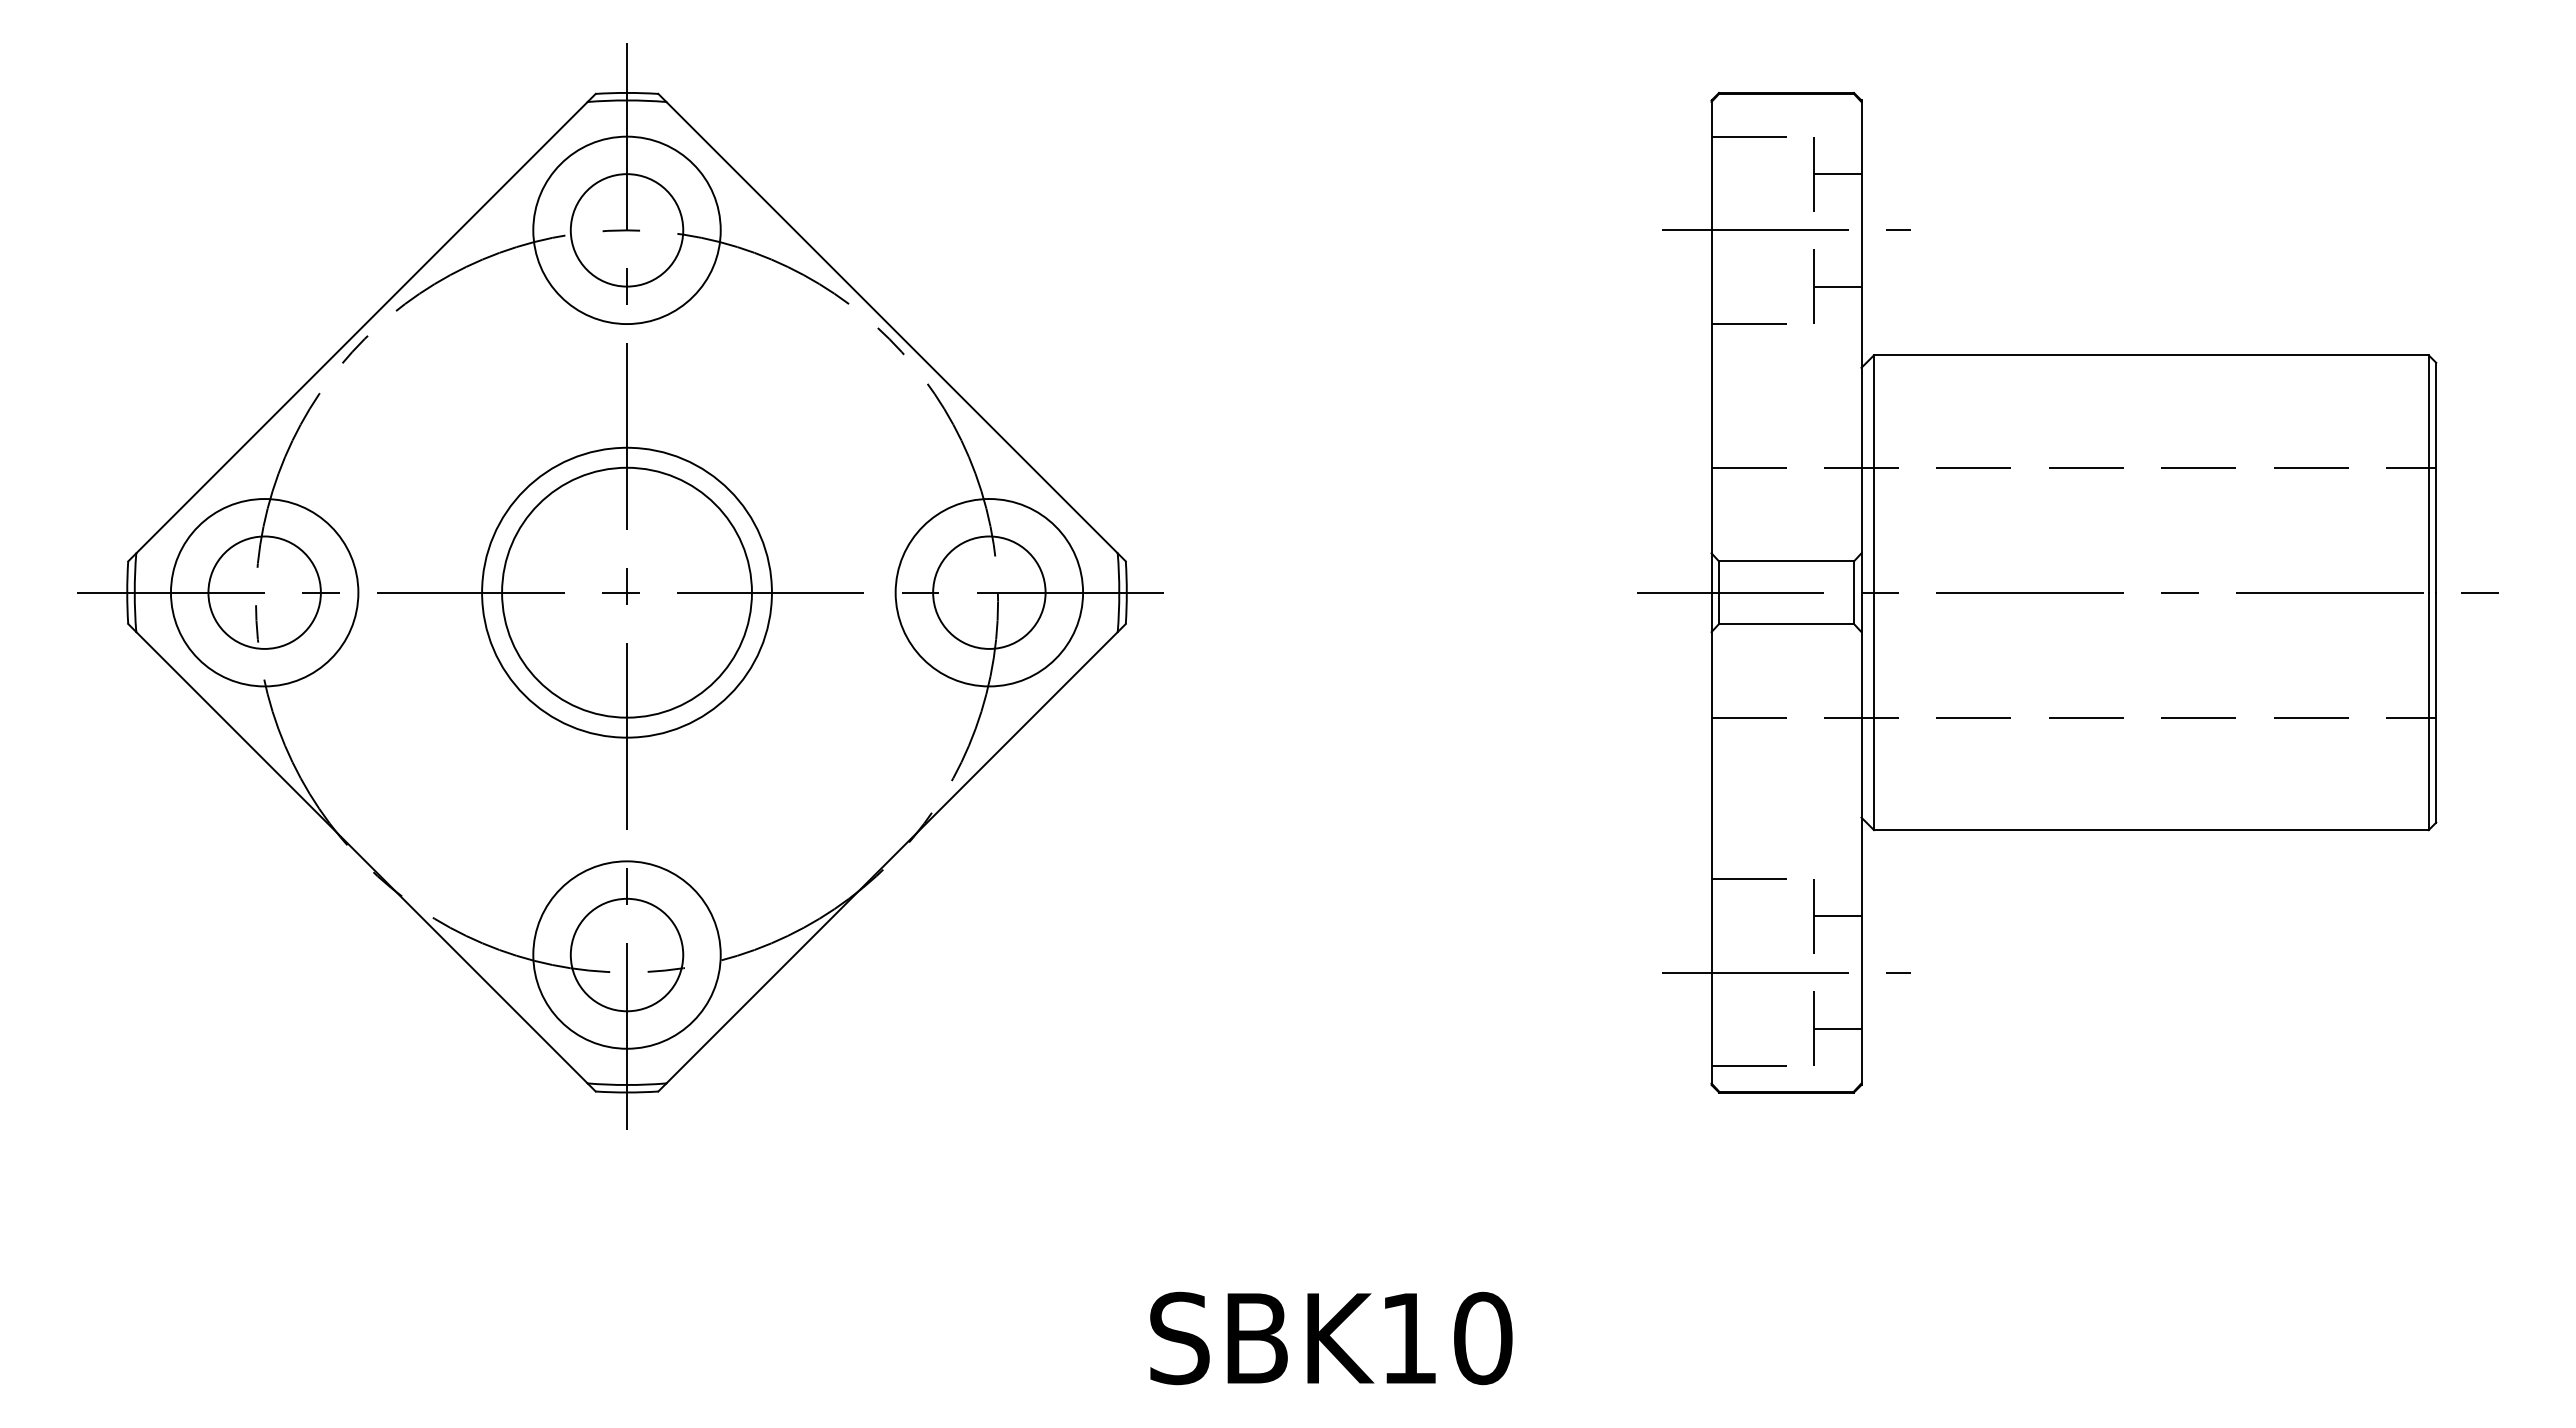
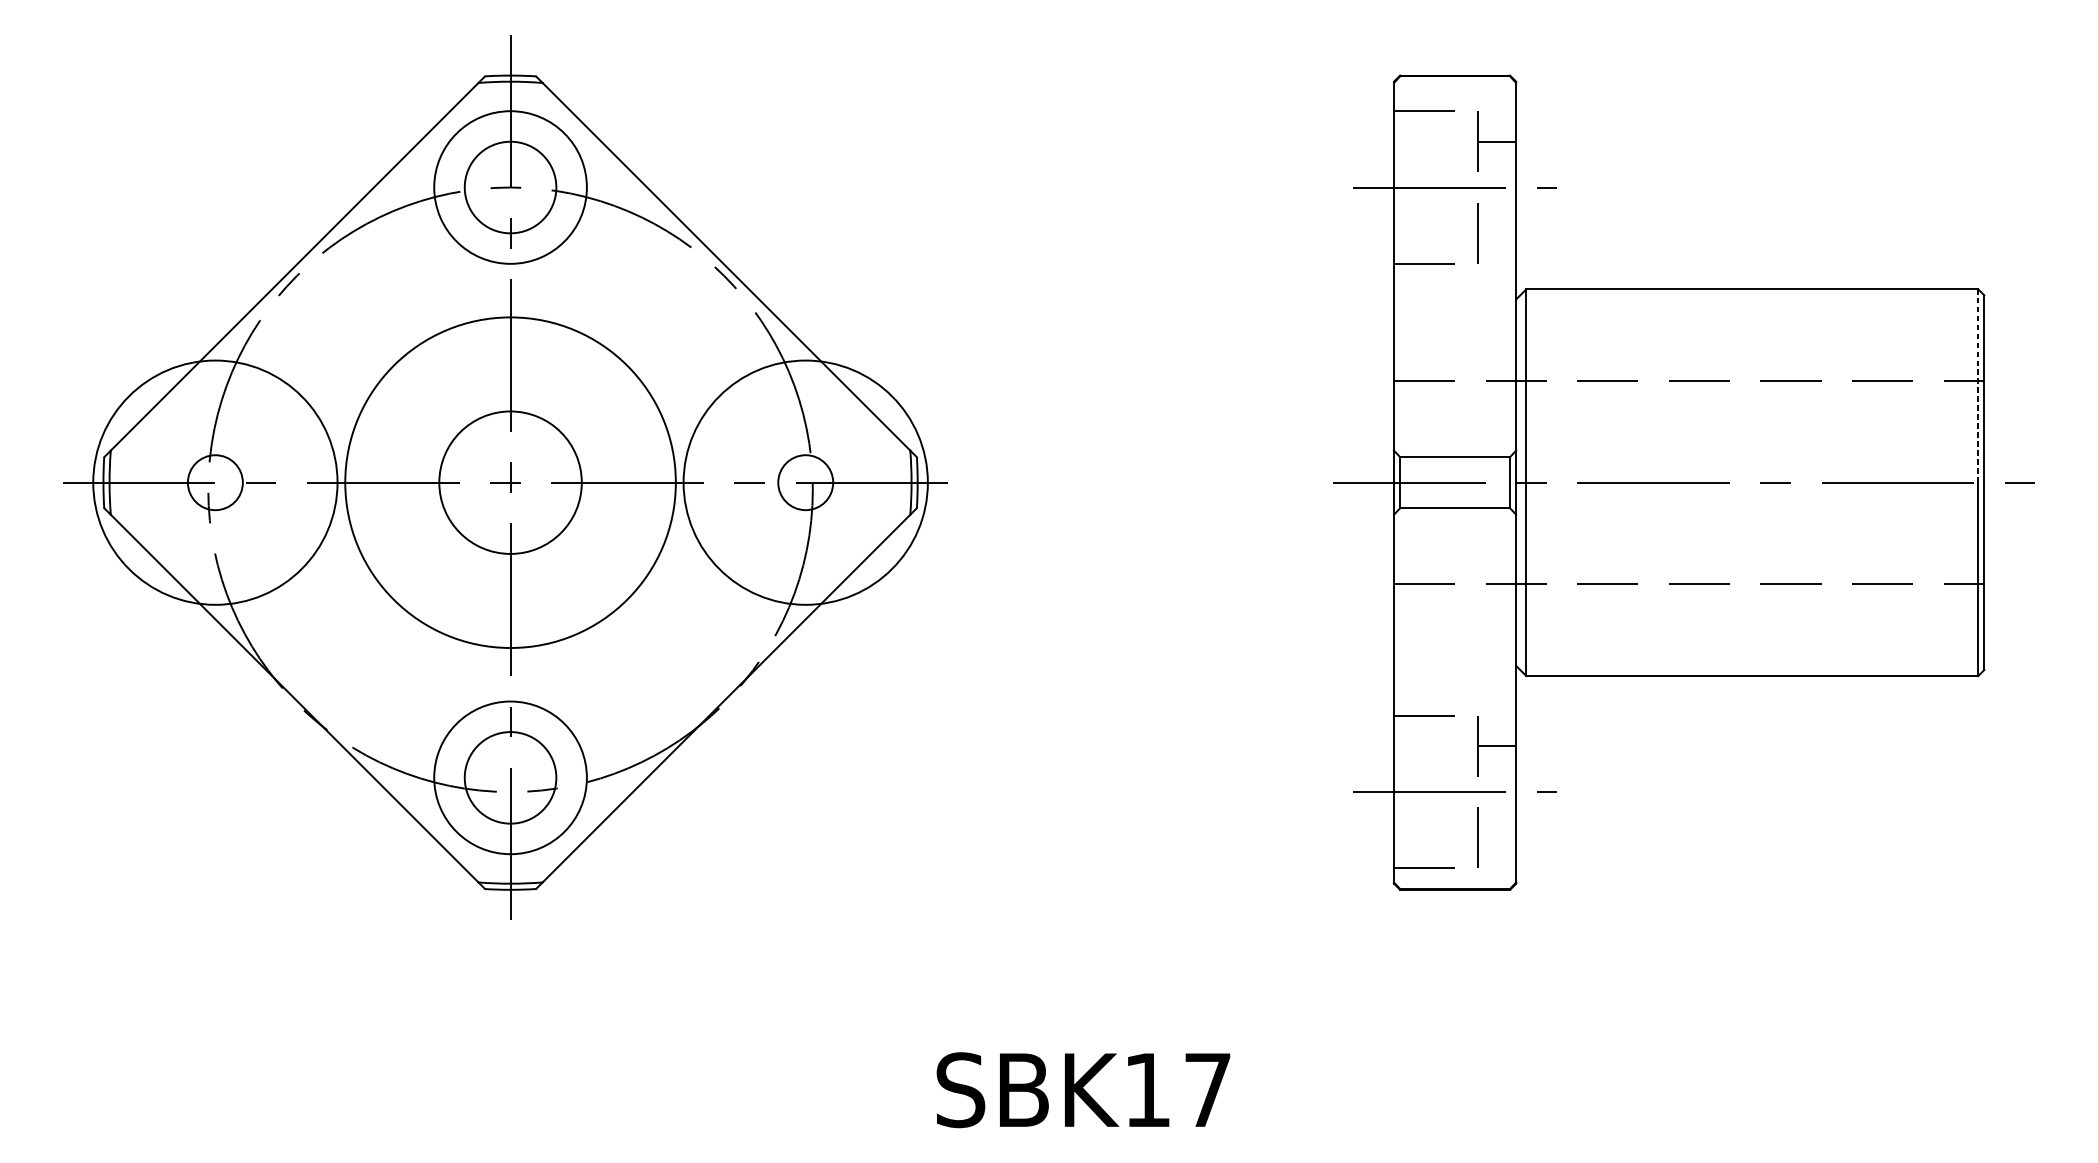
line: (1837, 286) -> (1496, 233), removed
line: (2428, 474) -> (1978, 386), solid -> dashed
circle: (264, 592) -> (215, 482), size x0.6
circle: (264, 592) -> (215, 482), size x1.6
circle: (626, 592) -> (510, 482), size x0.7
circle: (626, 592) -> (510, 482), size x1.4
circle: (989, 592) -> (805, 482), size x0.6
circle: (989, 592) -> (805, 482), size x1.6
line: (1837, 1028) -> (1496, 837), removed
text: (1483, 1338) -> (1208, 1090), SBK10 -> SBK17

